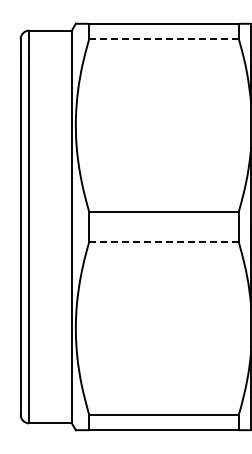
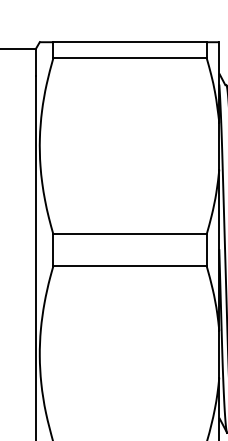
line: (163, 39) -> (129, 58), dashed -> solid
line: (163, 242) -> (129, 266), dashed -> solid

